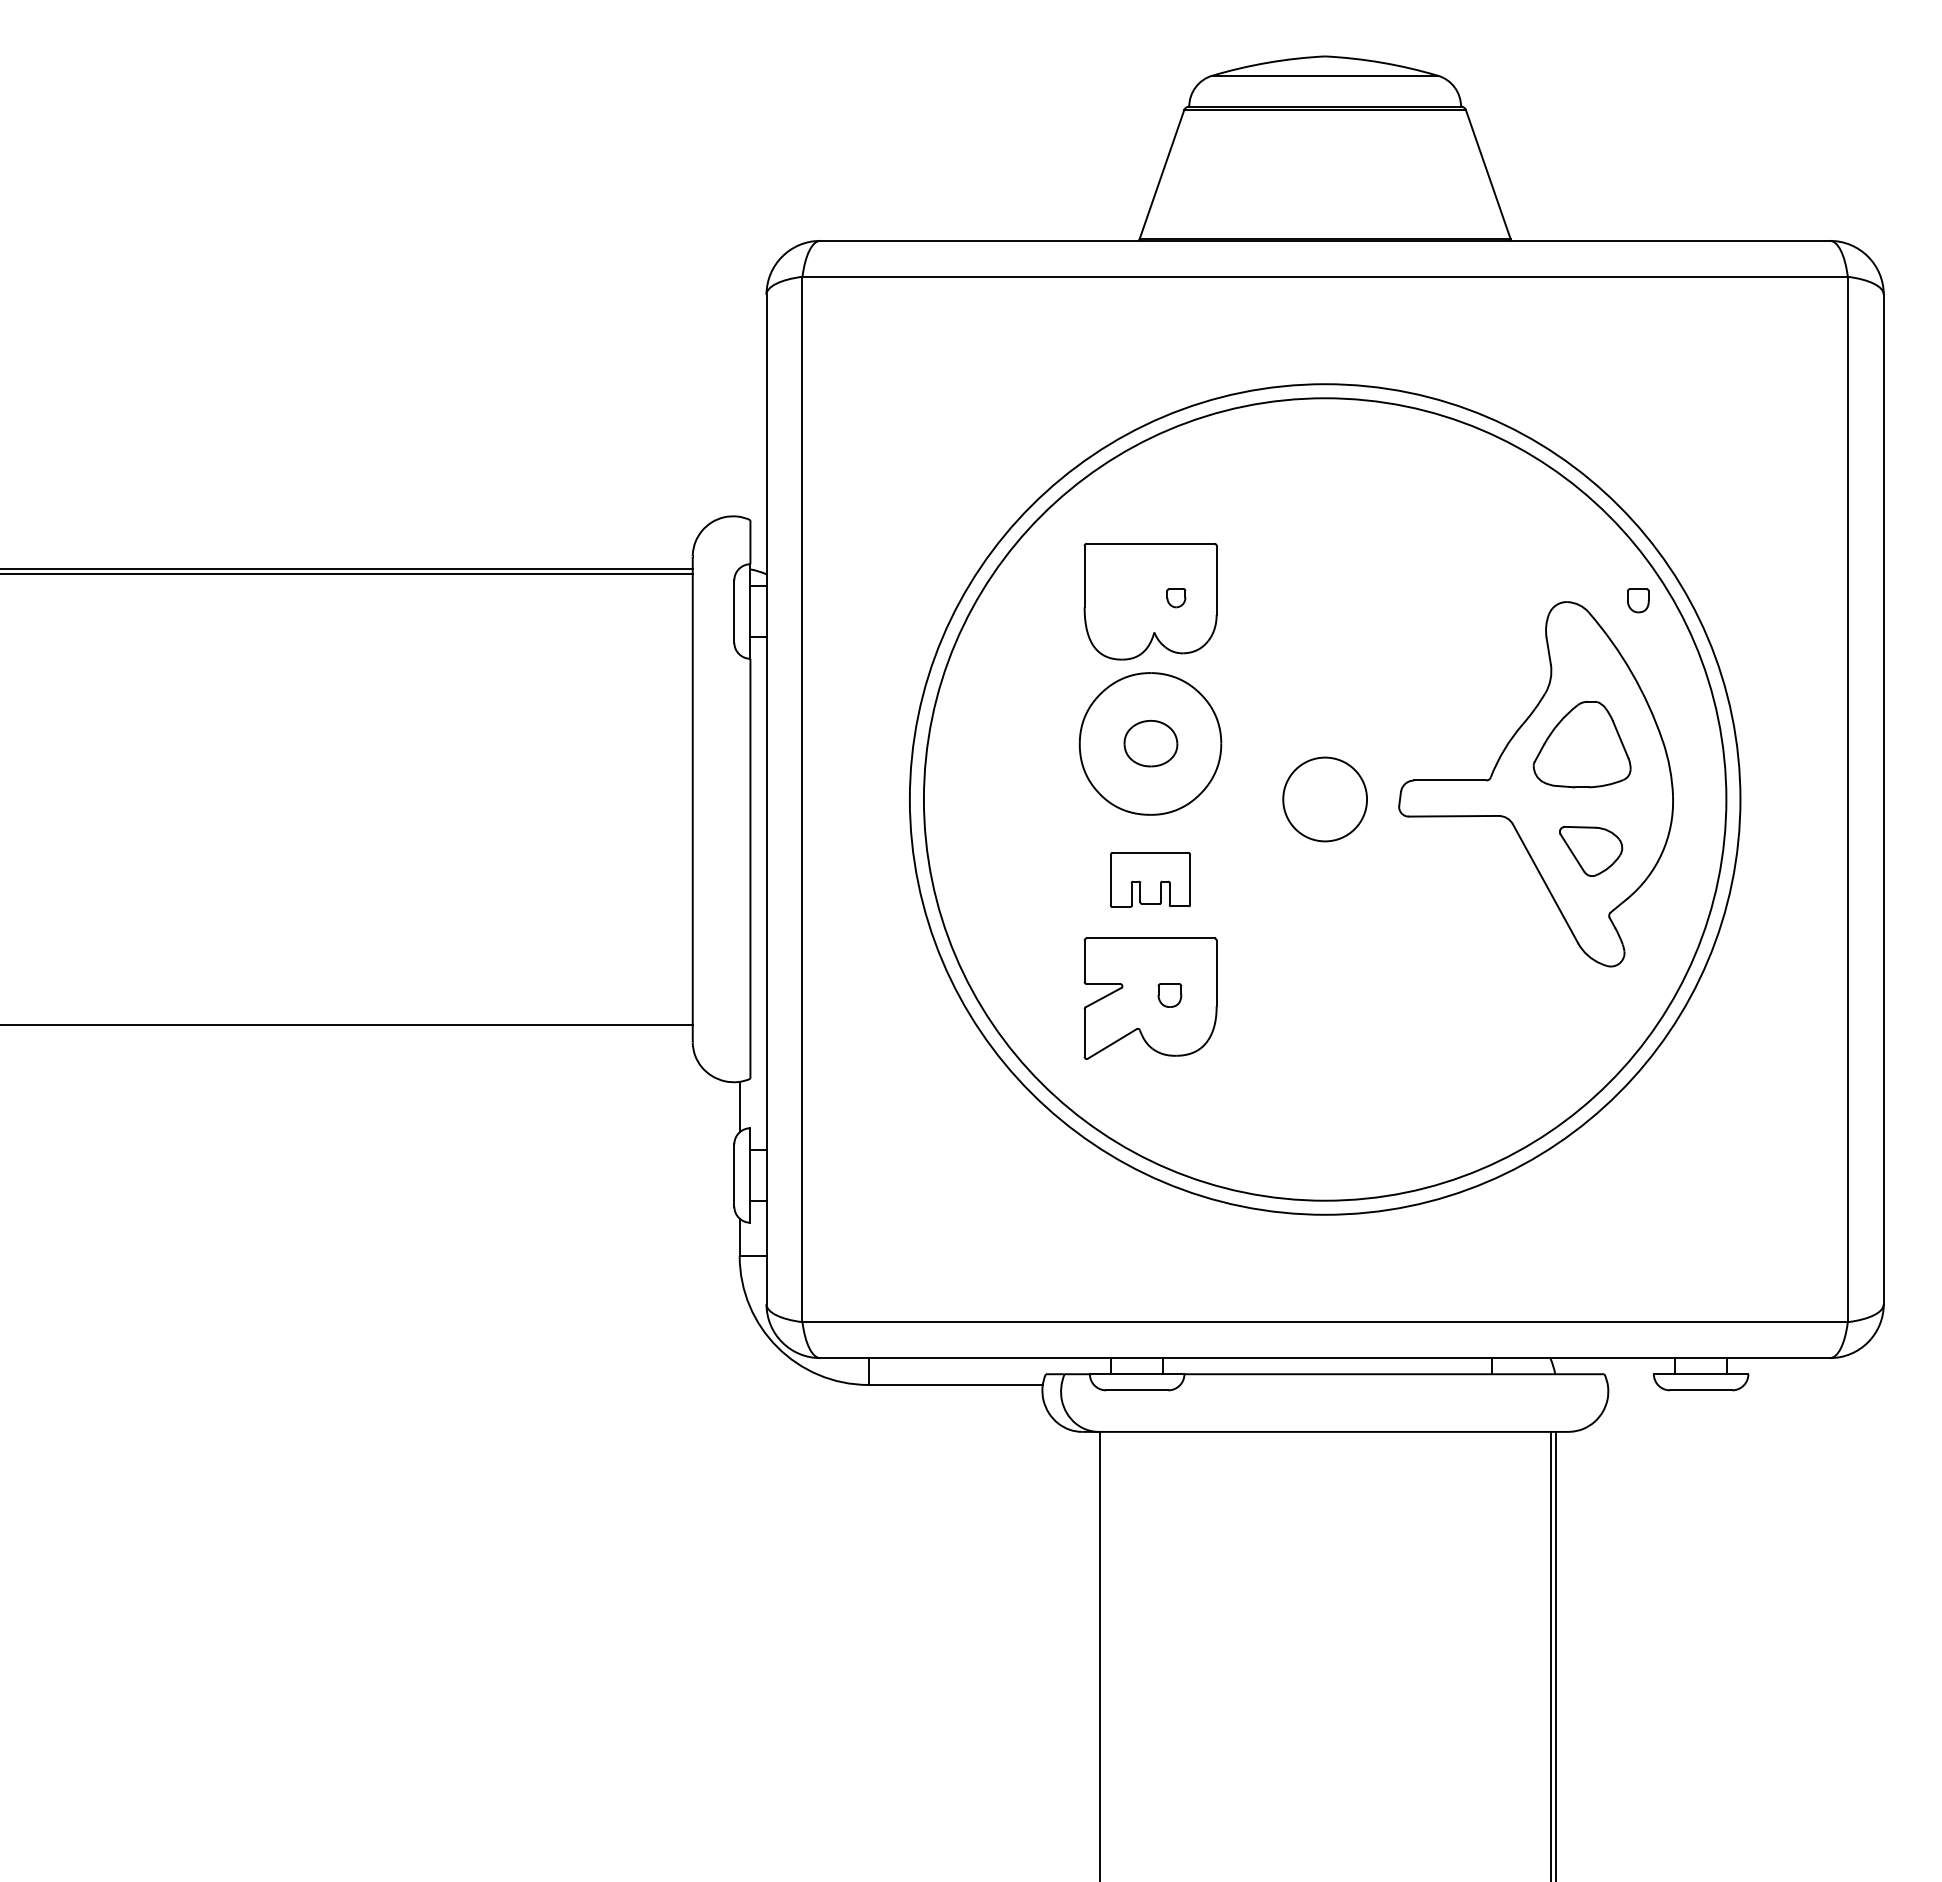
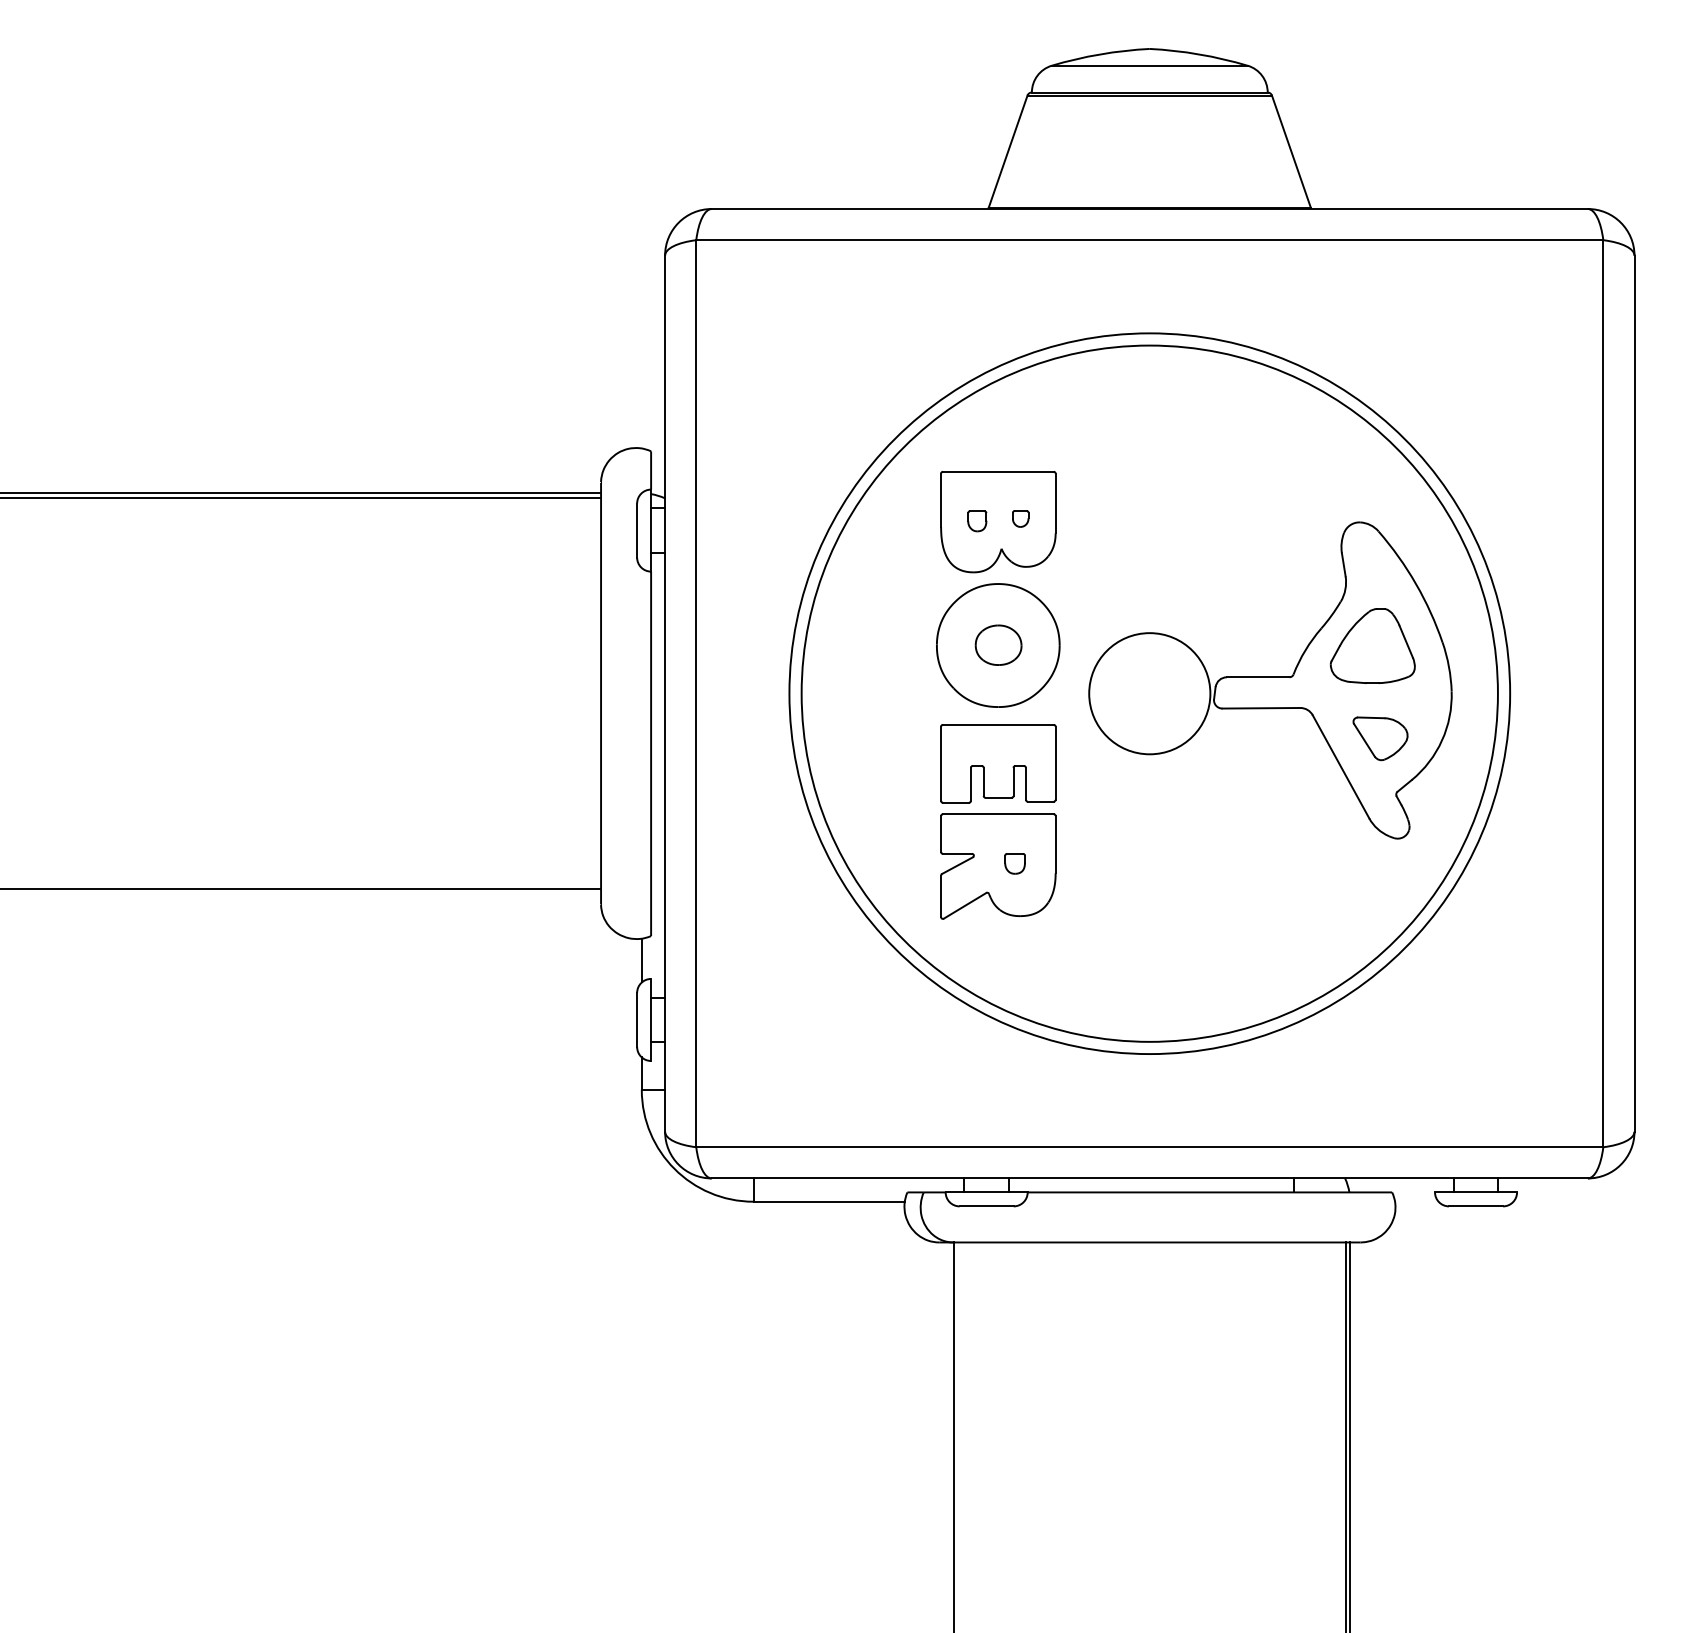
part: (1638, 600) -> (977, 521), moved
circle: (1324, 799) -> (1149, 693), size x1.67
part: (1150, 879) -> (998, 763), size x1.67

